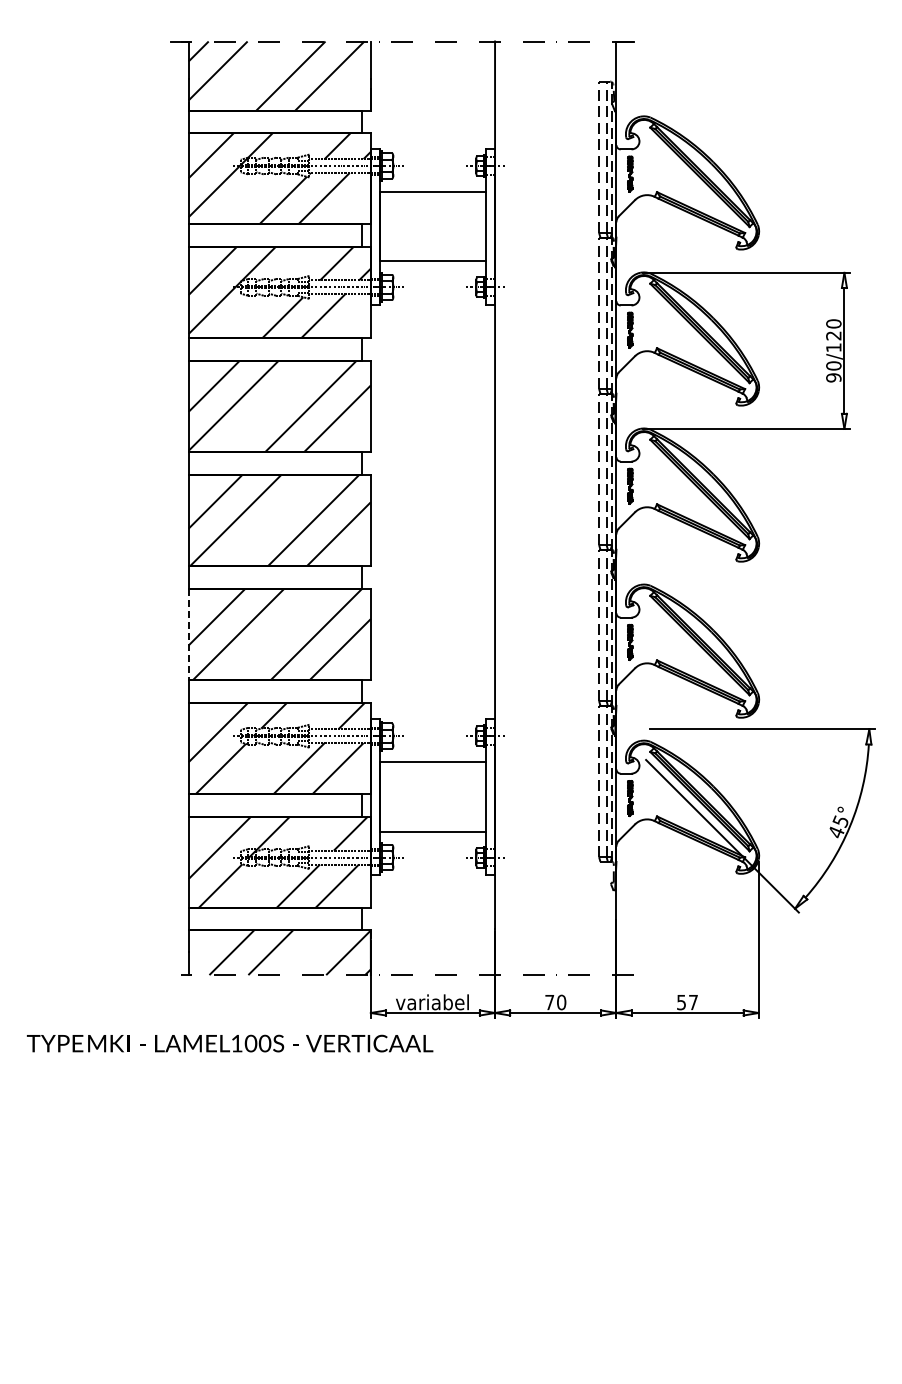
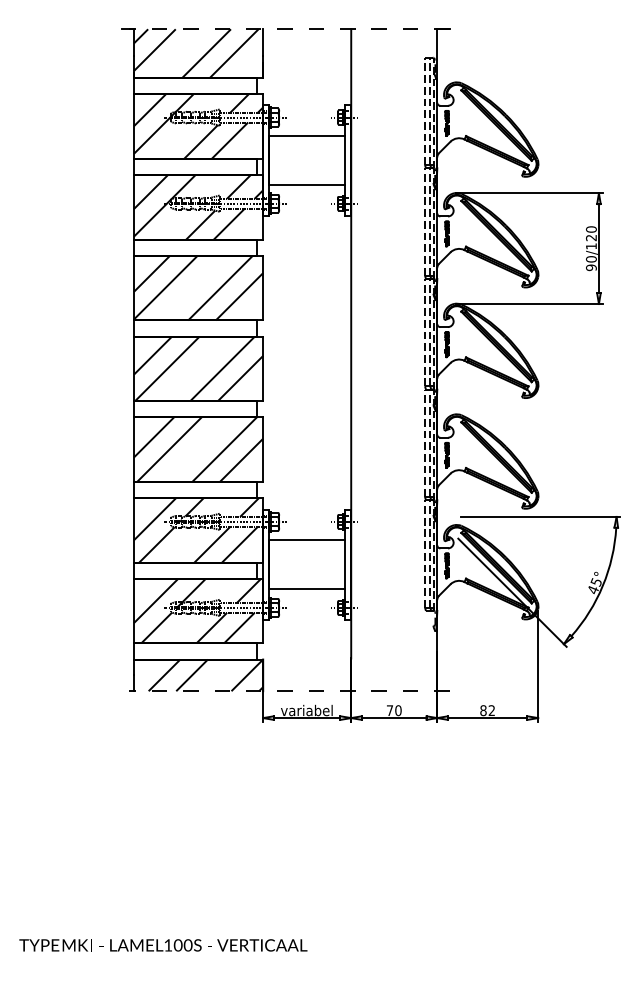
line: (188, 634) -> (133, 449), dashed -> solid
text: (687, 1002) -> (487, 710), 57 -> 82
text: (230, 1043) -> (163, 945), moved

